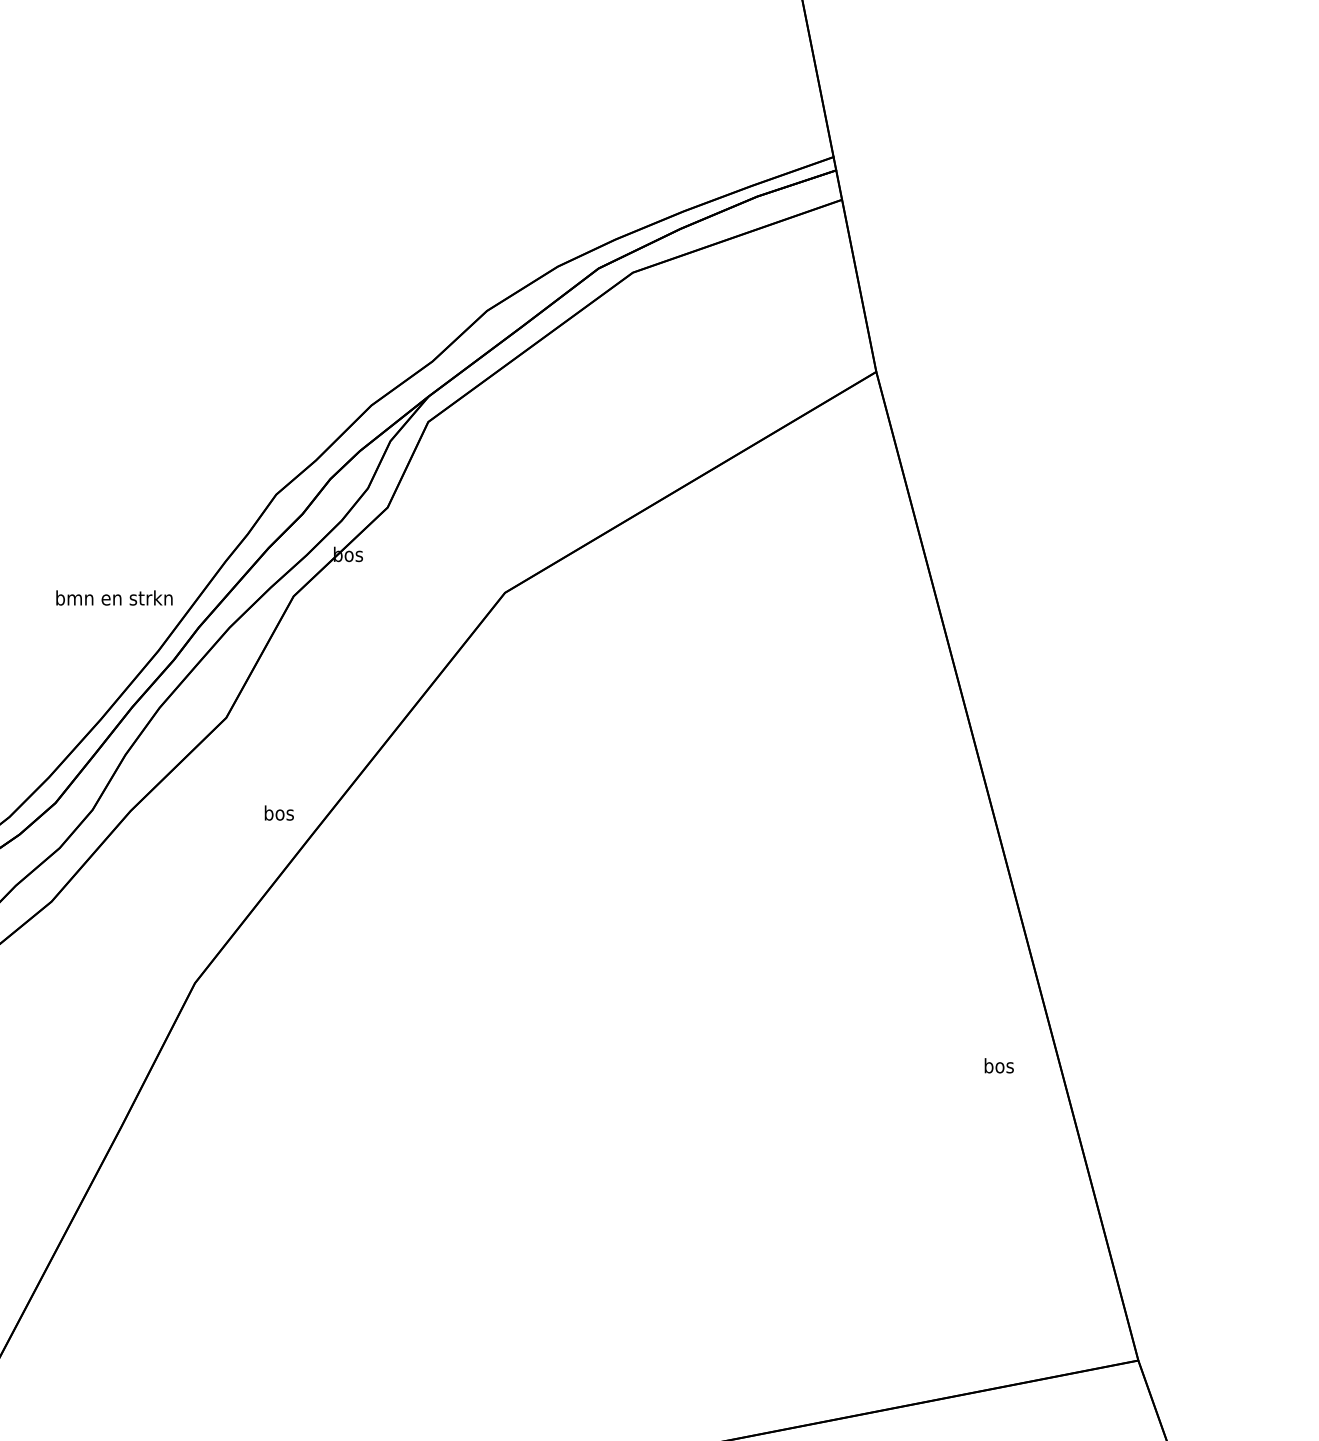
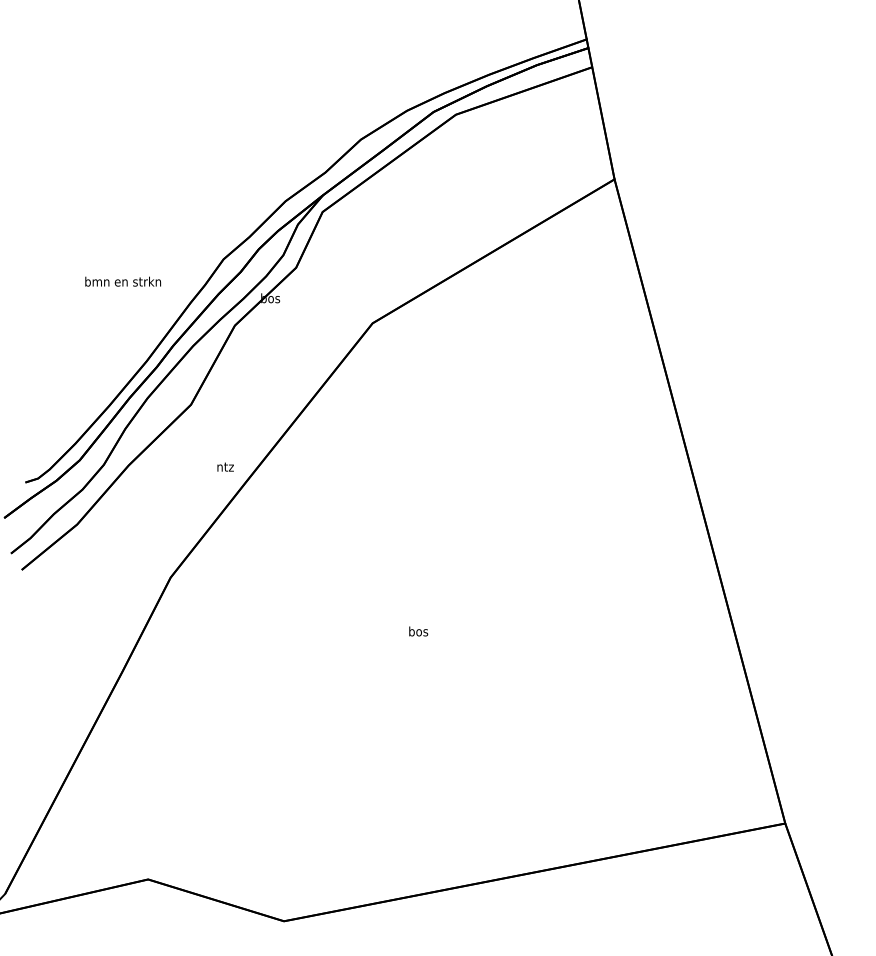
text: (113, 597) -> (122, 281), moved
text: (279, 812) -> (225, 466), bos -> ntz
text: (999, 1065) -> (418, 631), moved

